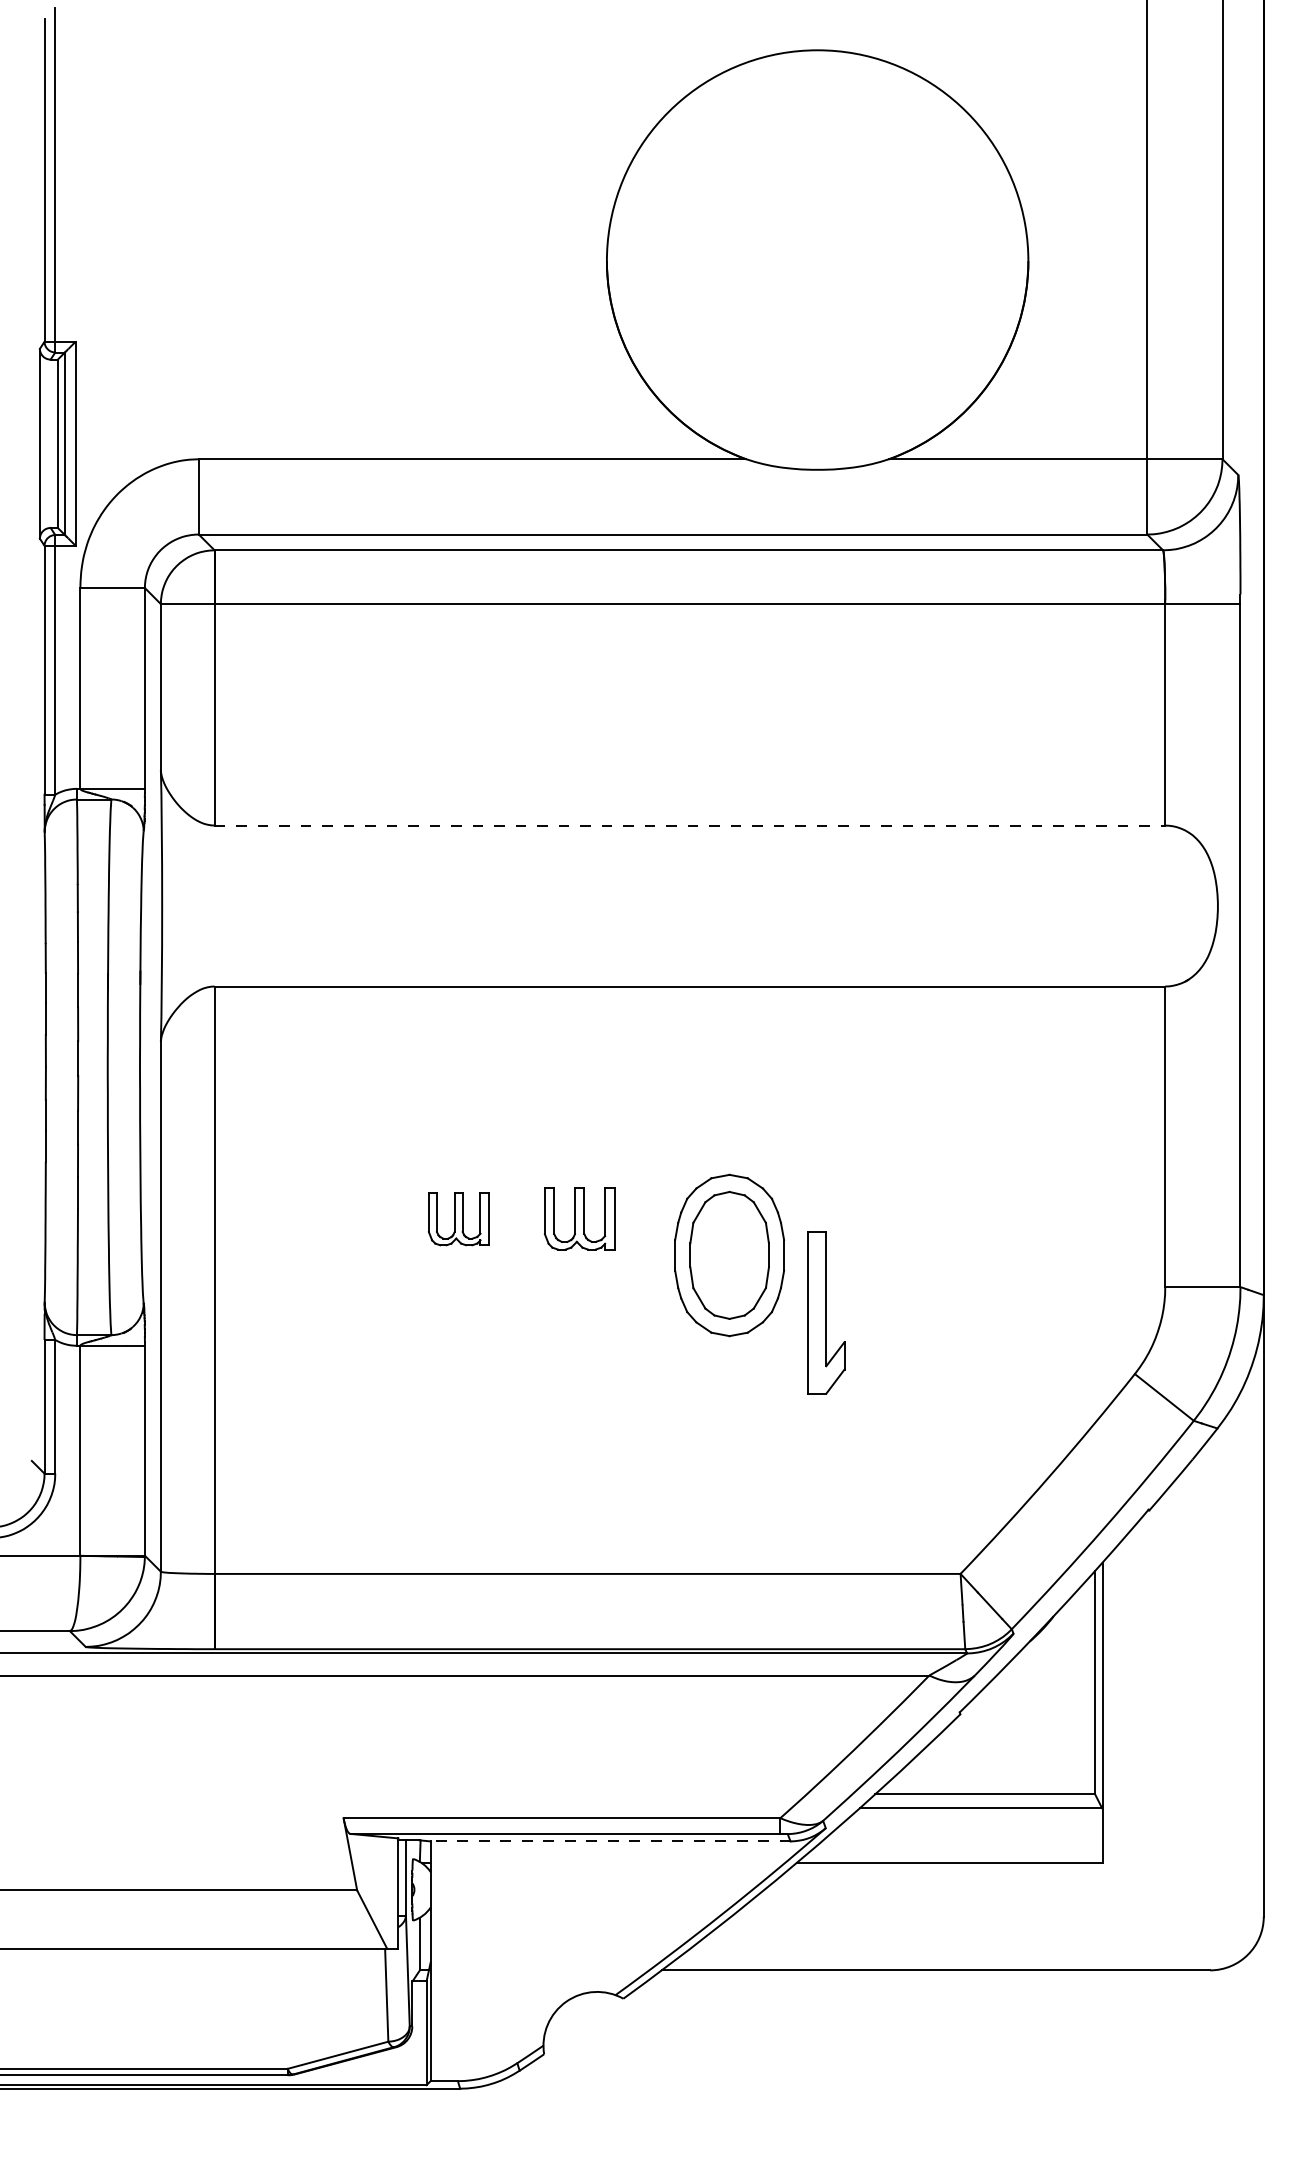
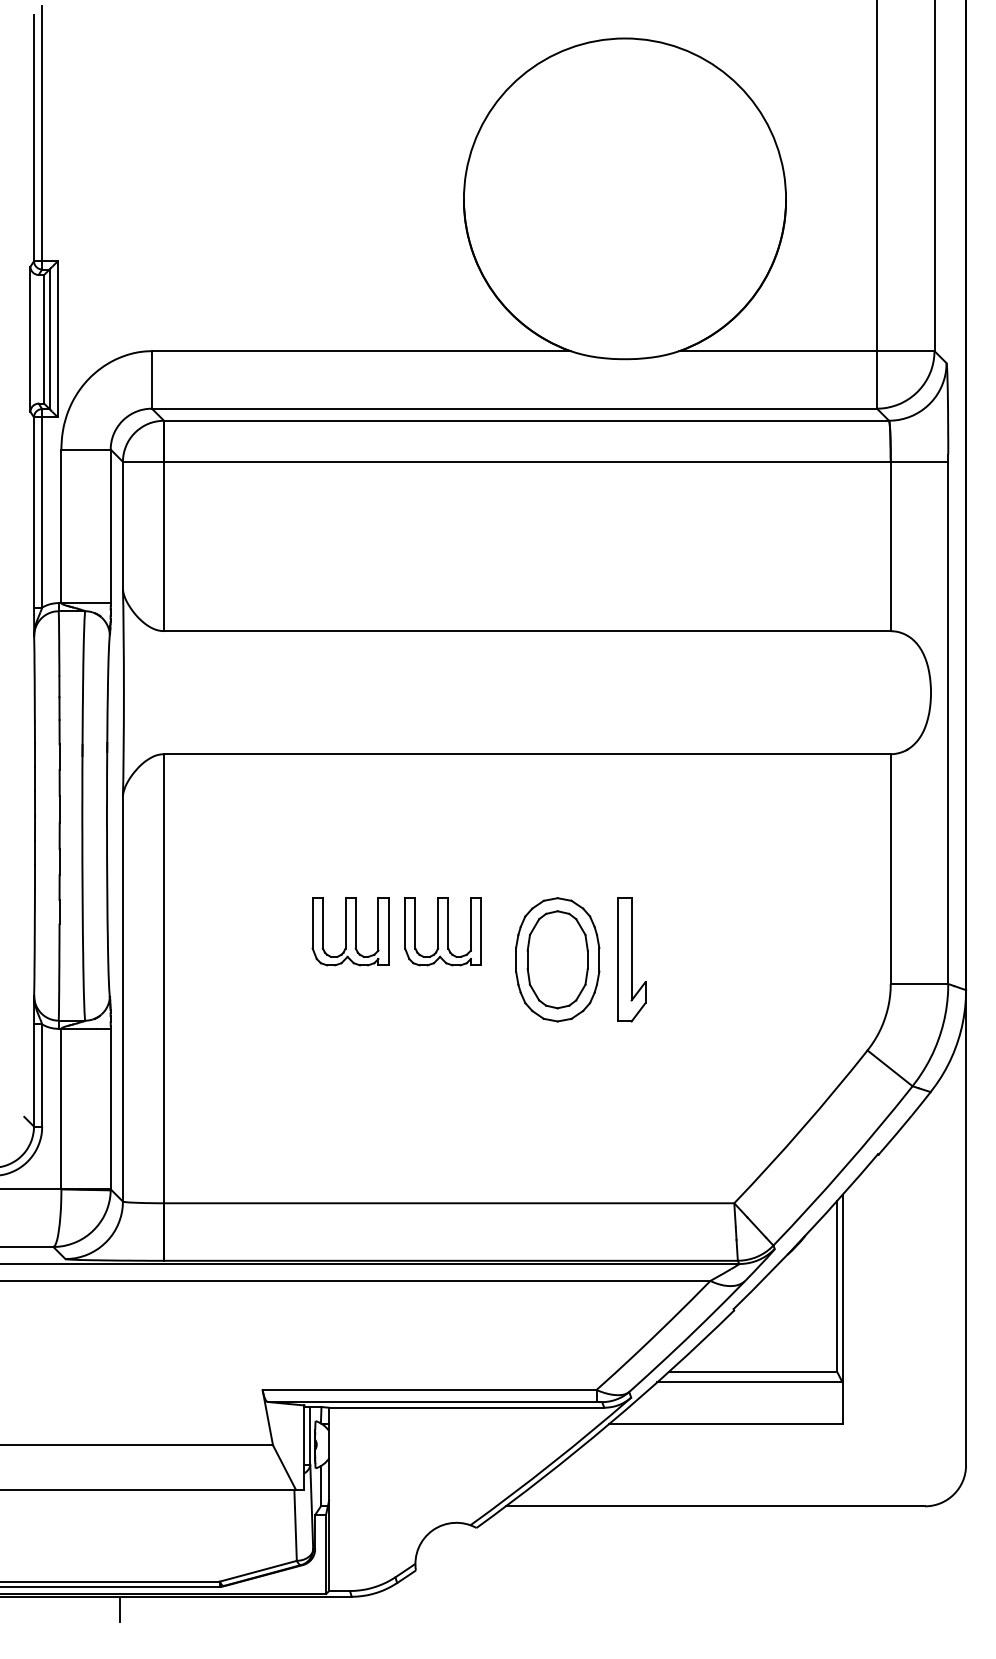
line: (690, 825) -> (527, 631), dashed -> solid
part: (458, 1218) -> (350, 931), size x1.67
part: (578, 1218) -> (442, 931), size x1.43
part: (826, 1312) -> (631, 959), moved
line: (610, 1841) -> (466, 1407), dashed -> solid
line: (156, 2105) -> (119, 1609), added

